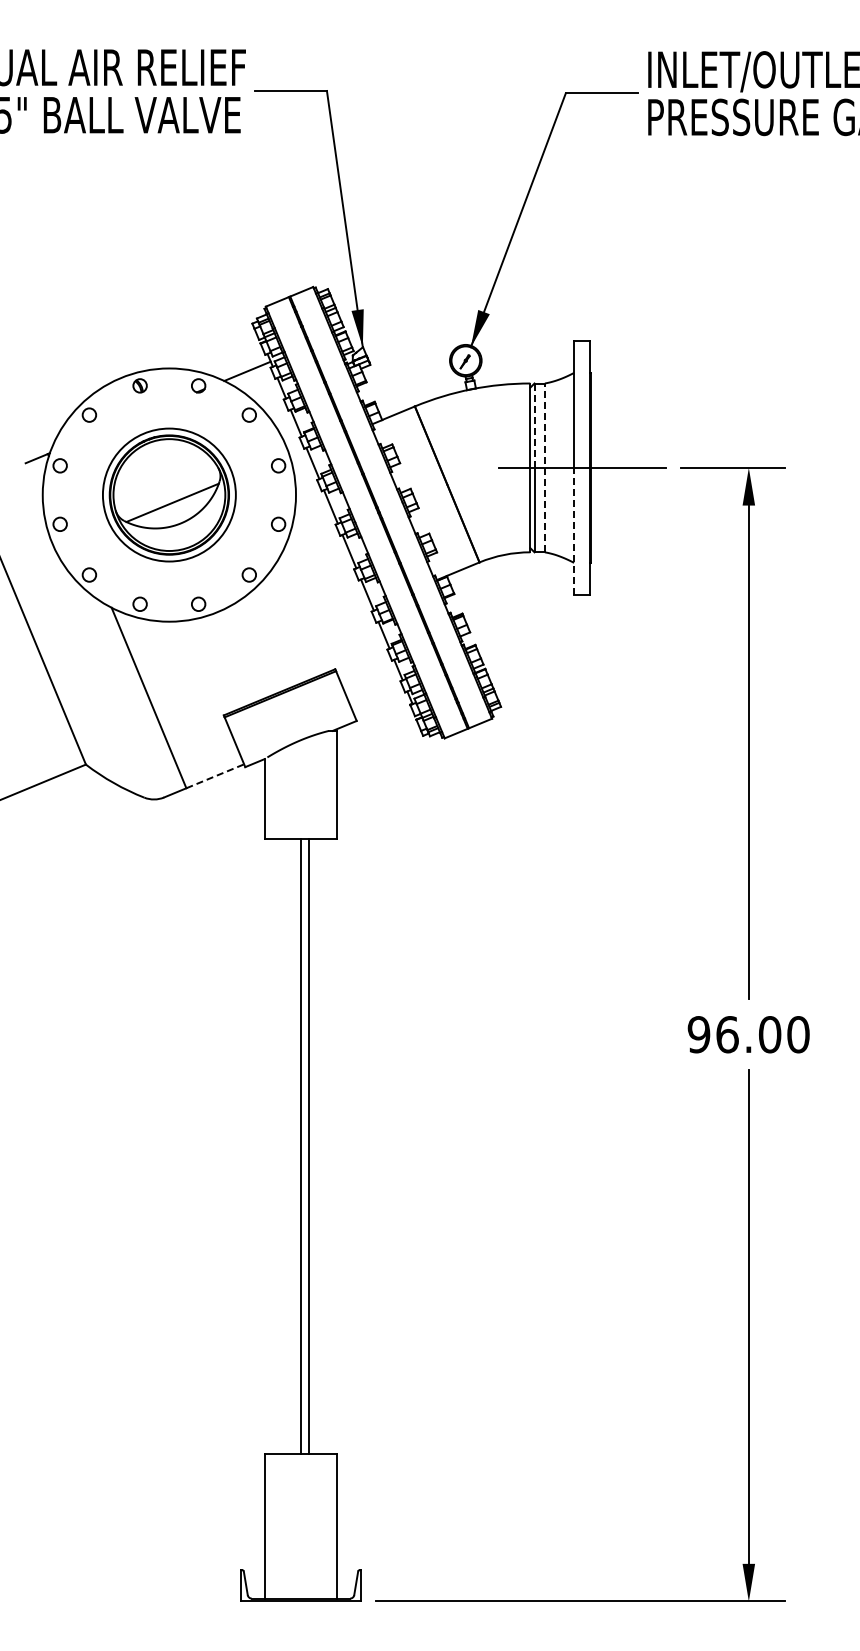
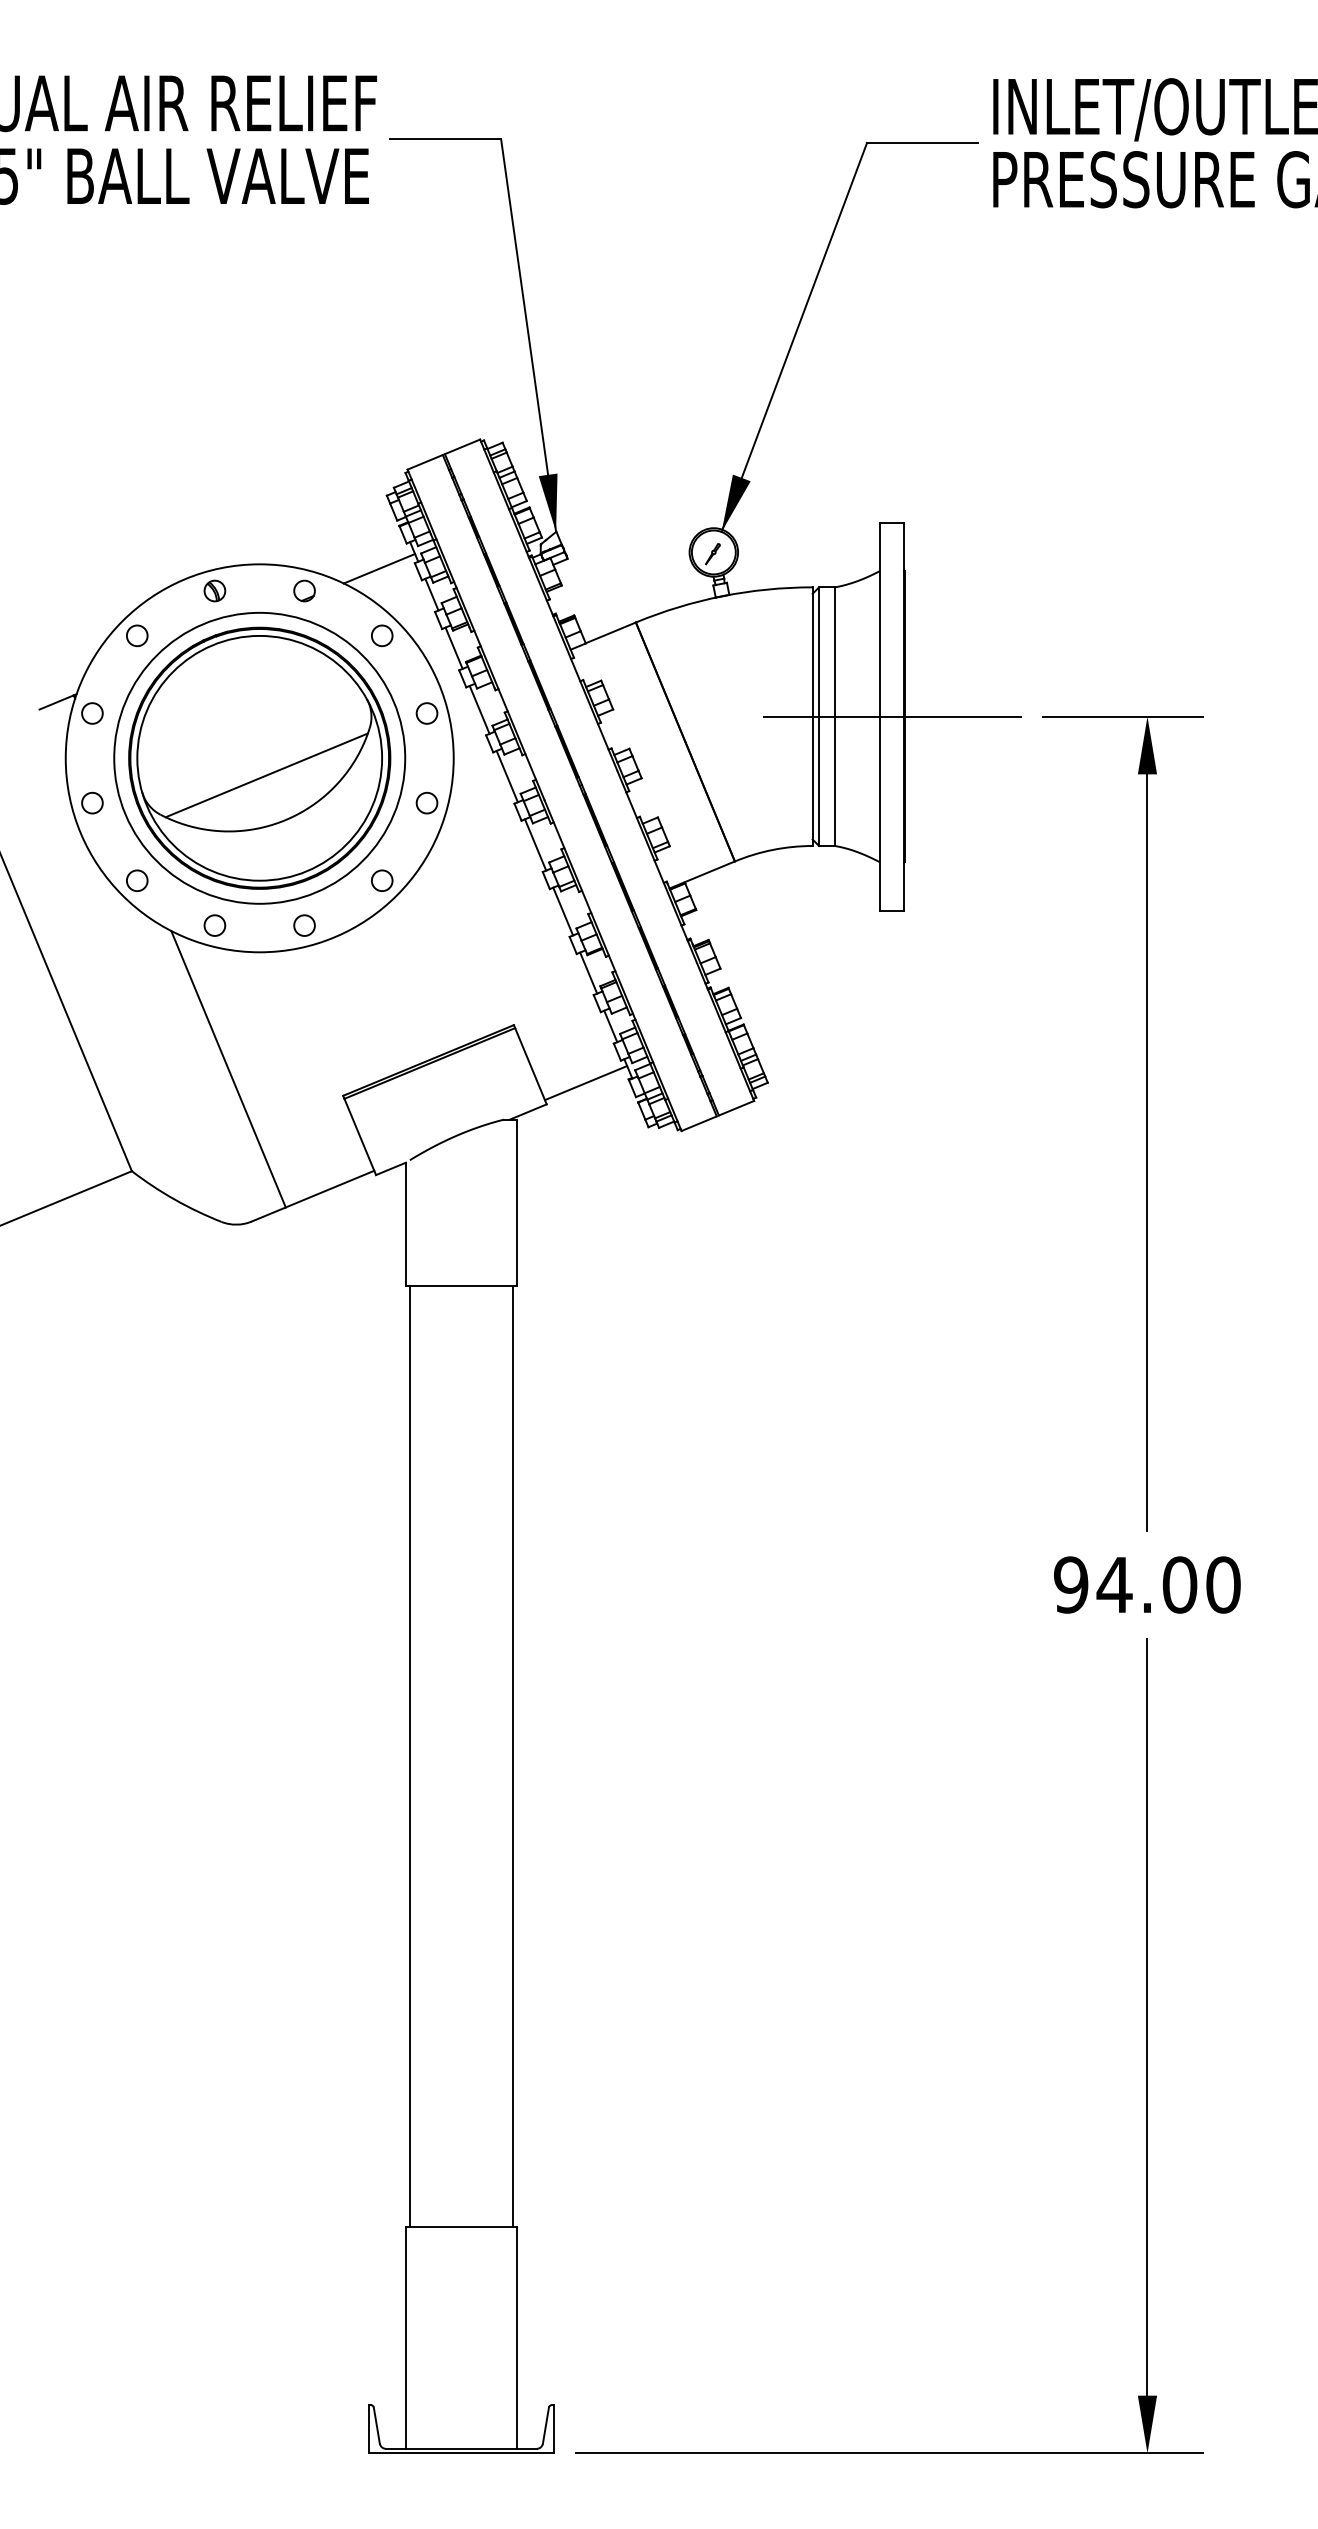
line: (534, 426) -> (819, 653), dashed -> solid
line: (544, 467) -> (834, 716), dashed -> solid
part: (169, 494) -> (259, 757), size x1.43
line: (574, 530) -> (880, 812), dashed -> solid
line: (382, 706) -> (586, 1082), added
line: (215, 776) -> (330, 1189), dashed -> solid
text: (727, 1034) -> (1114, 1584), 96.00 -> 94.00
line: (301, 1146) -> (410, 1756), moved
line: (308, 1146) -> (512, 1756), moved

